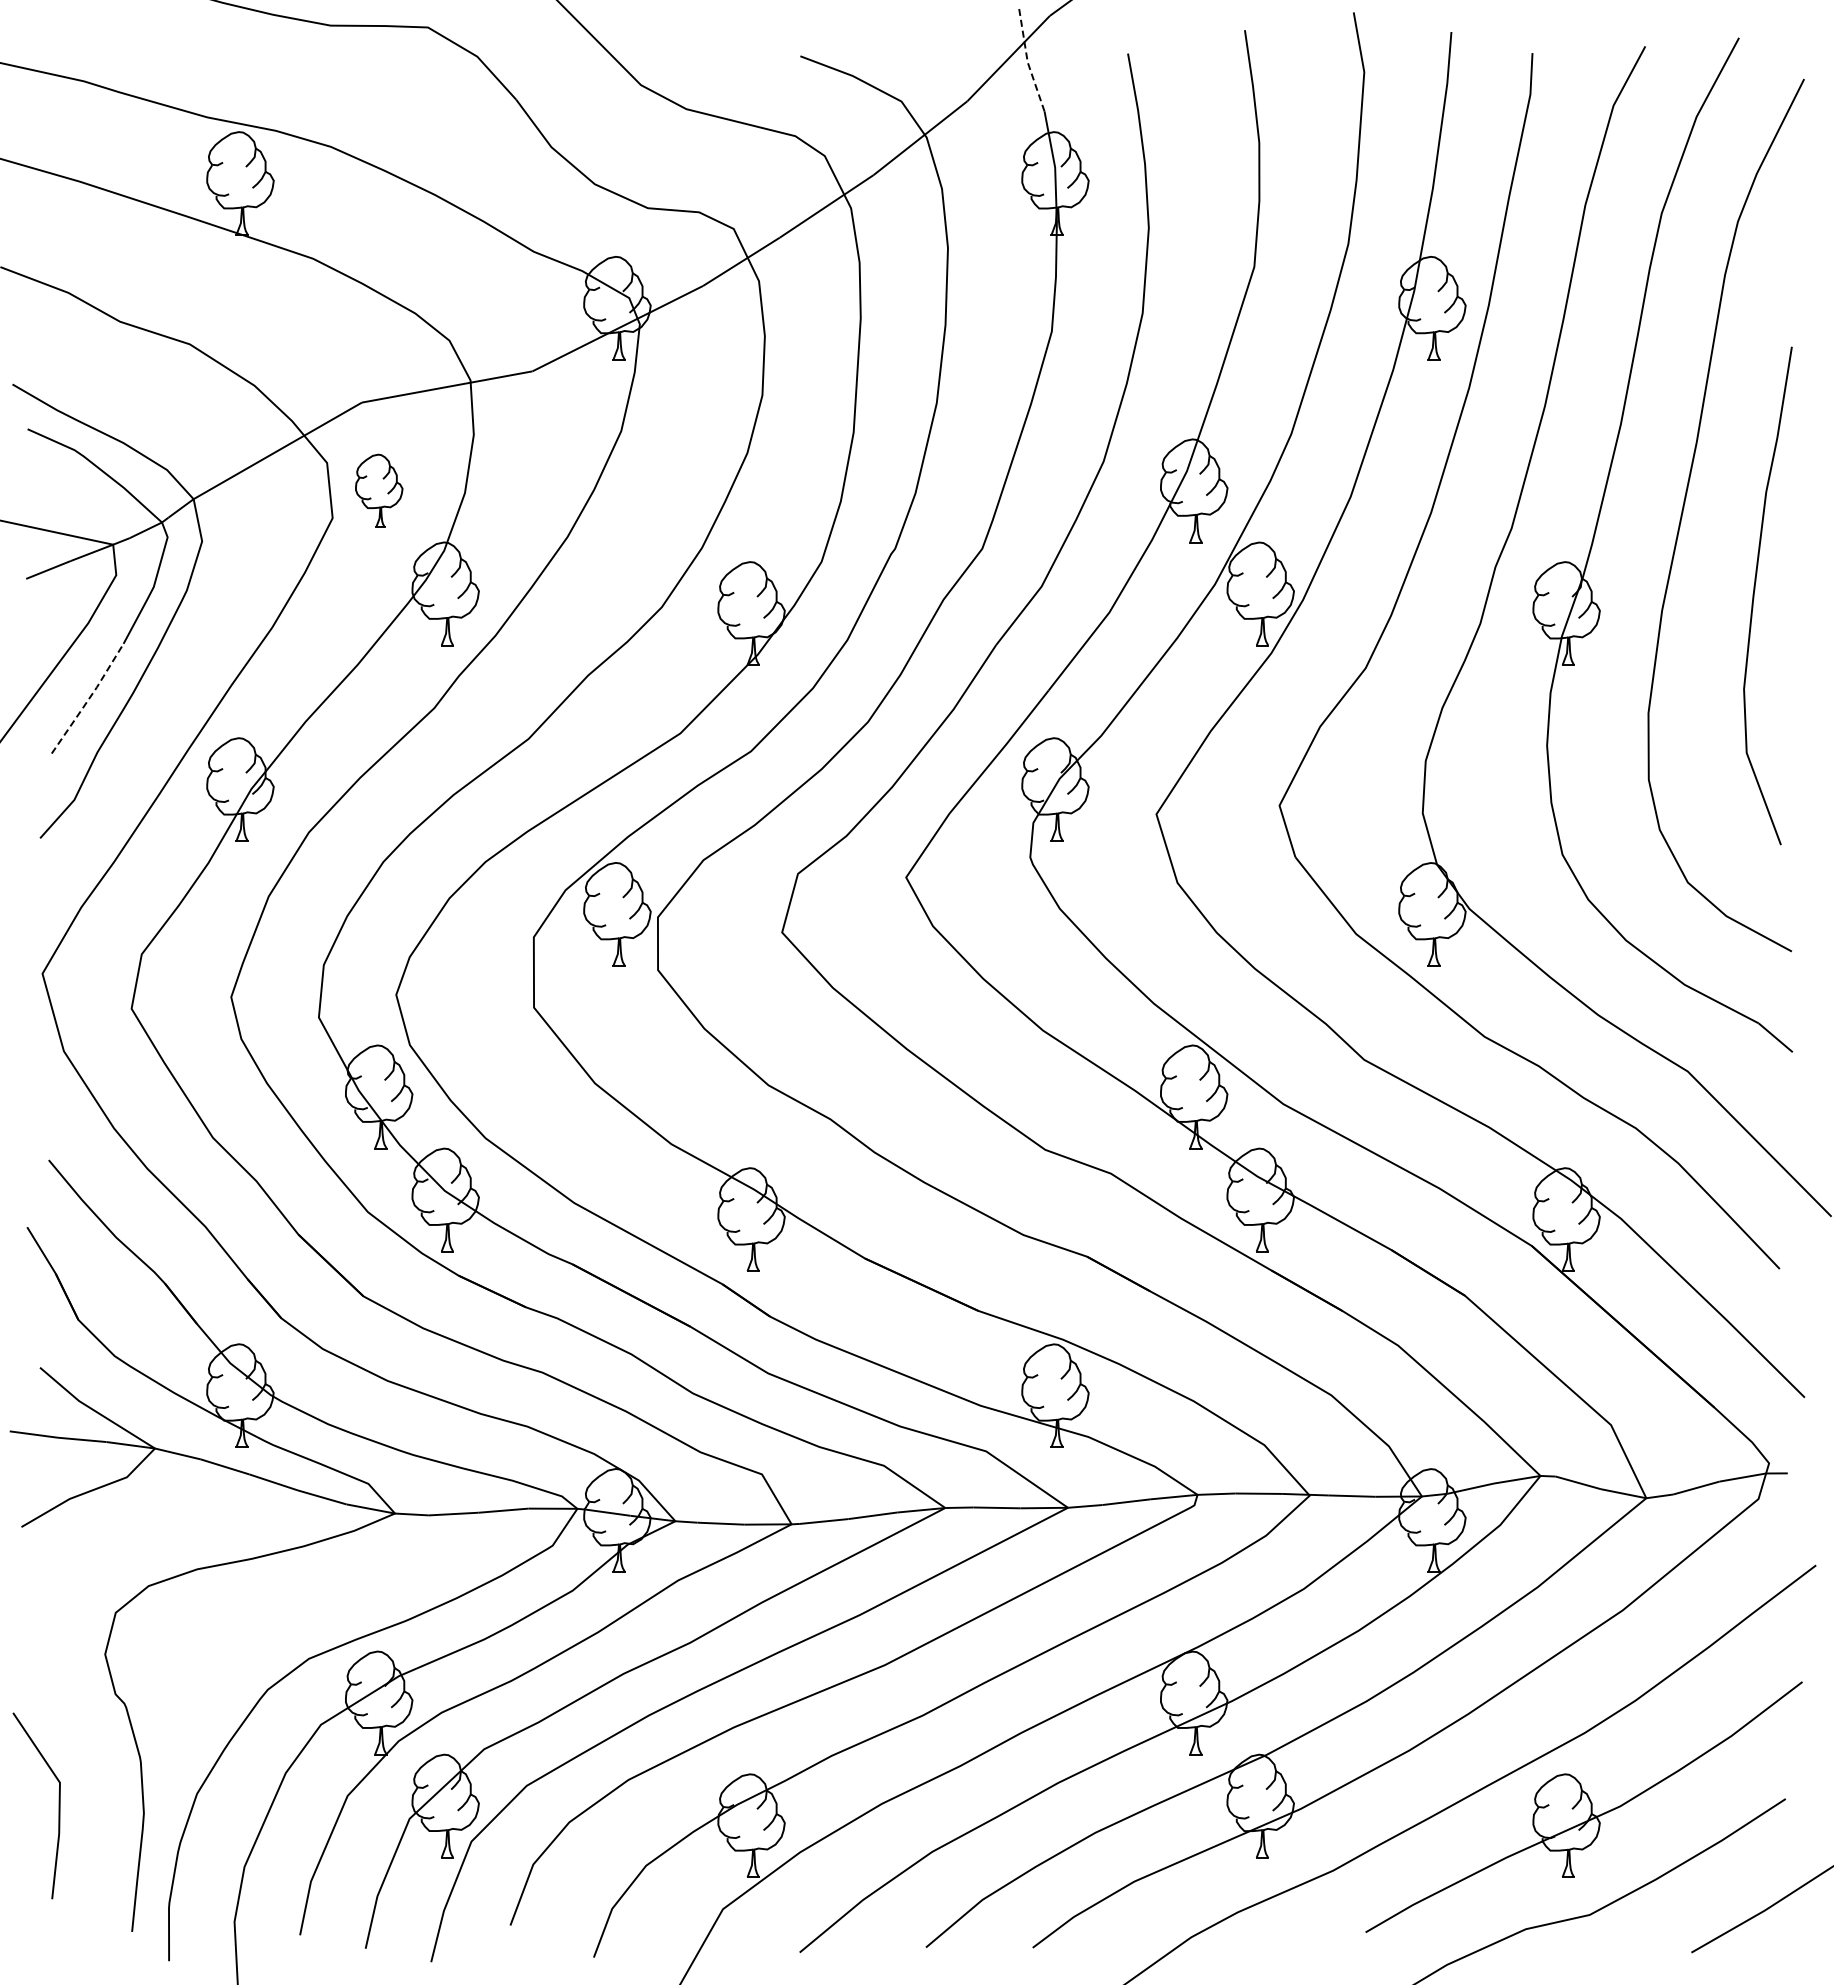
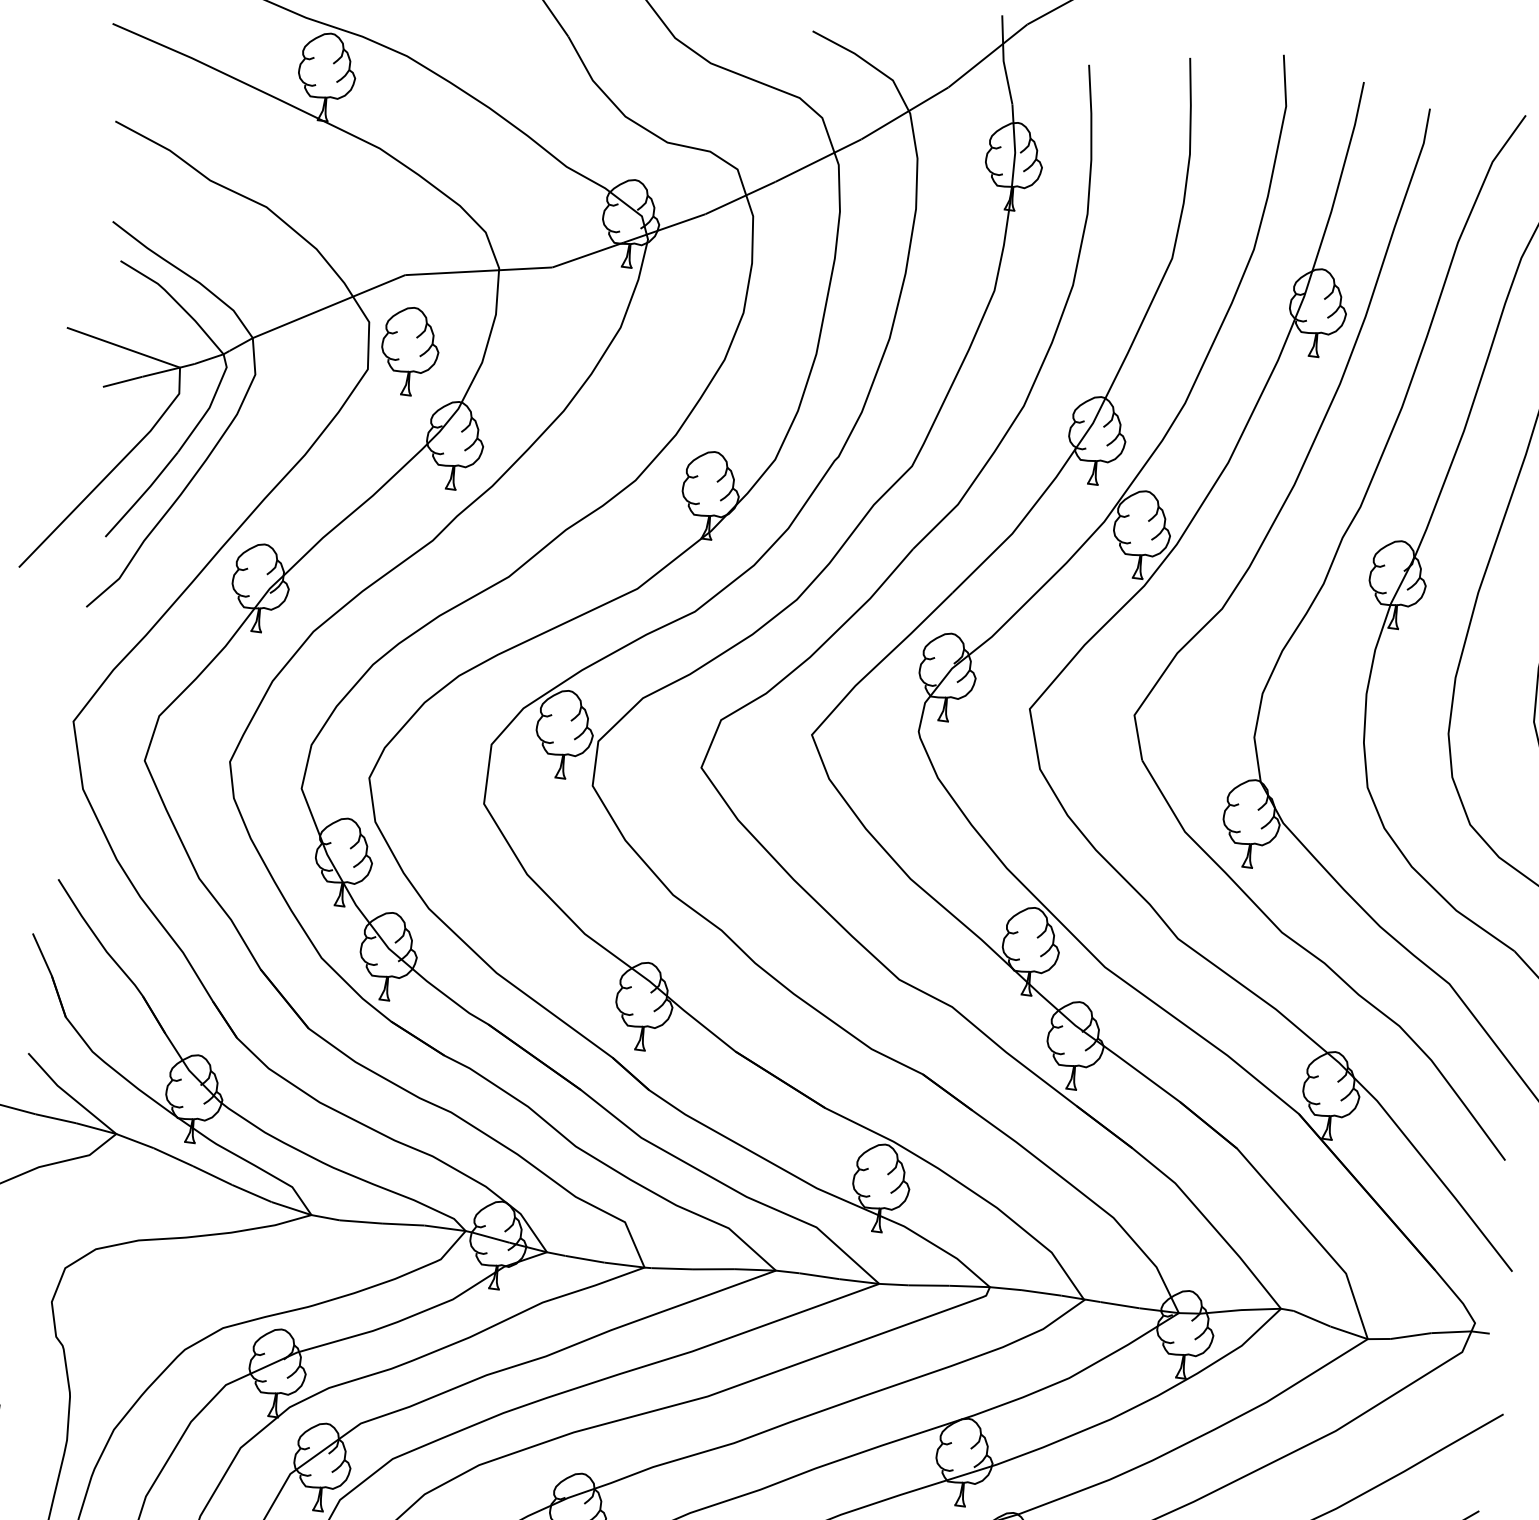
line: (1027, 61) -> (1003, 60), dashed -> solid
part: (379, 490) -> (410, 351), size x1.43
line: (89, 698) -> (143, 494), dashed -> solid

